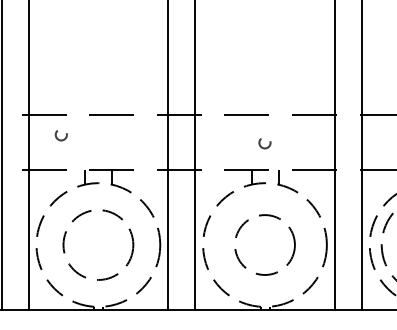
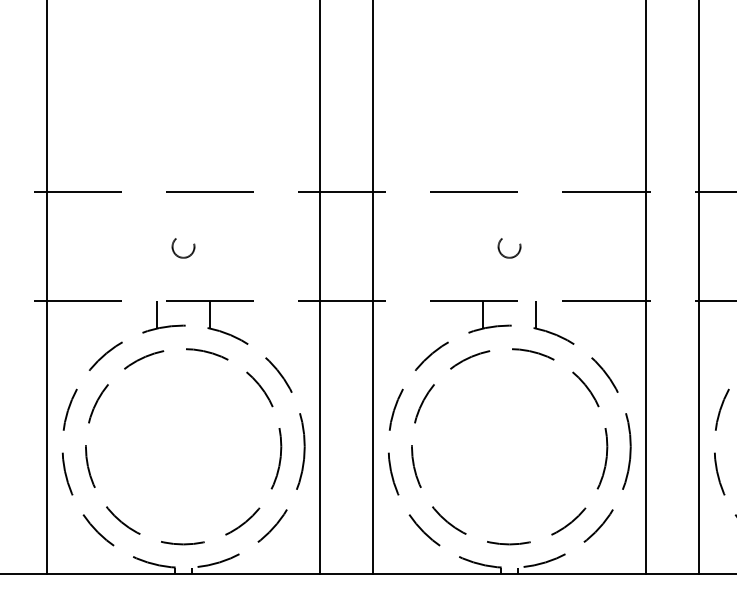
circle: (60, 135) -> (181, 248), moved
circle: (98, 244) -> (183, 445), size x1.43
circle: (264, 244) -> (508, 445), size x1.67

